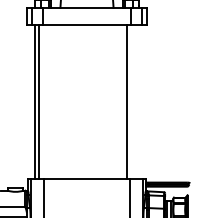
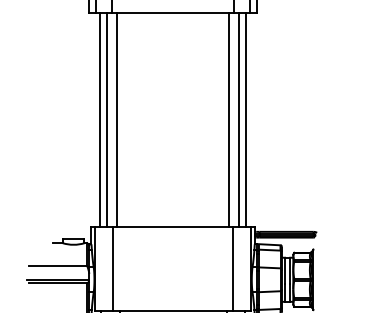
line: (47, 101) -> (117, 119), added
line: (134, 101) -> (239, 119), added
line: (138, 101) -> (245, 119), added

